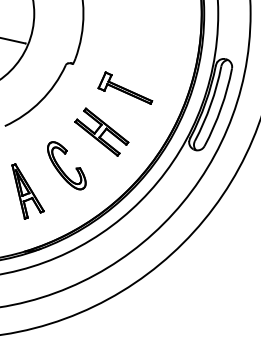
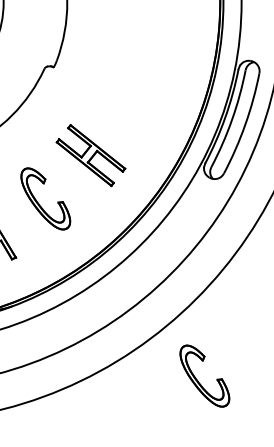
part: (125, 87) -> (121, 97), removed
part: (189, 302) -> (204, 375), added

